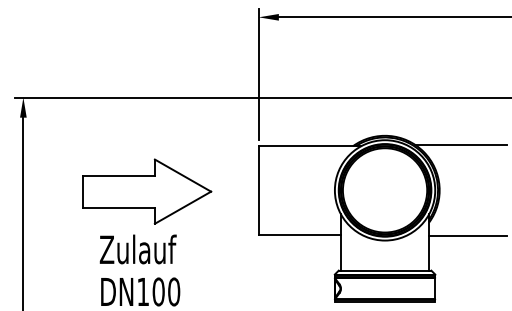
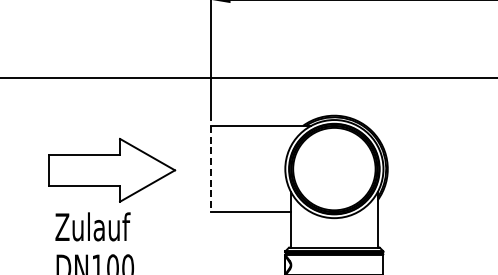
line: (460, 144) -> (408, 124), removed
line: (258, 190) -> (210, 169), solid -> dashed
part: (147, 191) -> (112, 170), moved
line: (468, 236) -> (416, 214), removed

